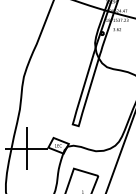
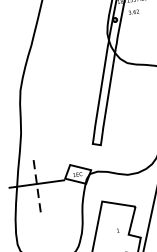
line: (26, 148) -> (36, 183), solid -> dashed

